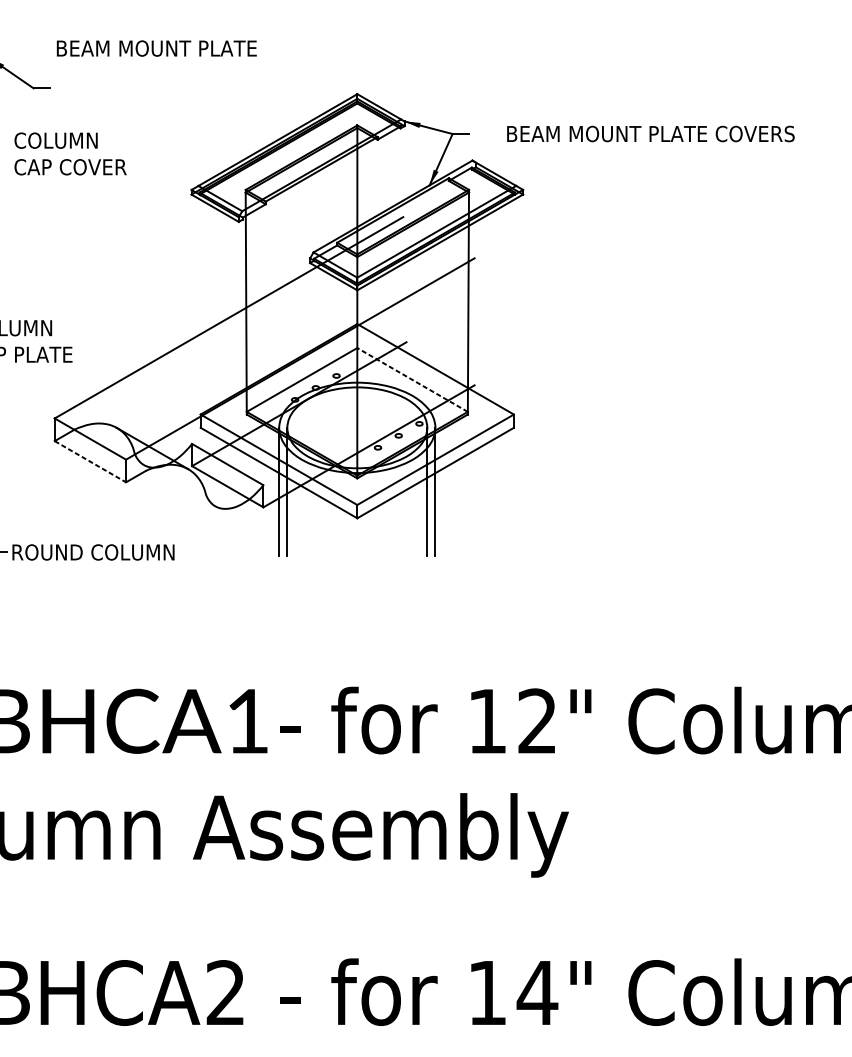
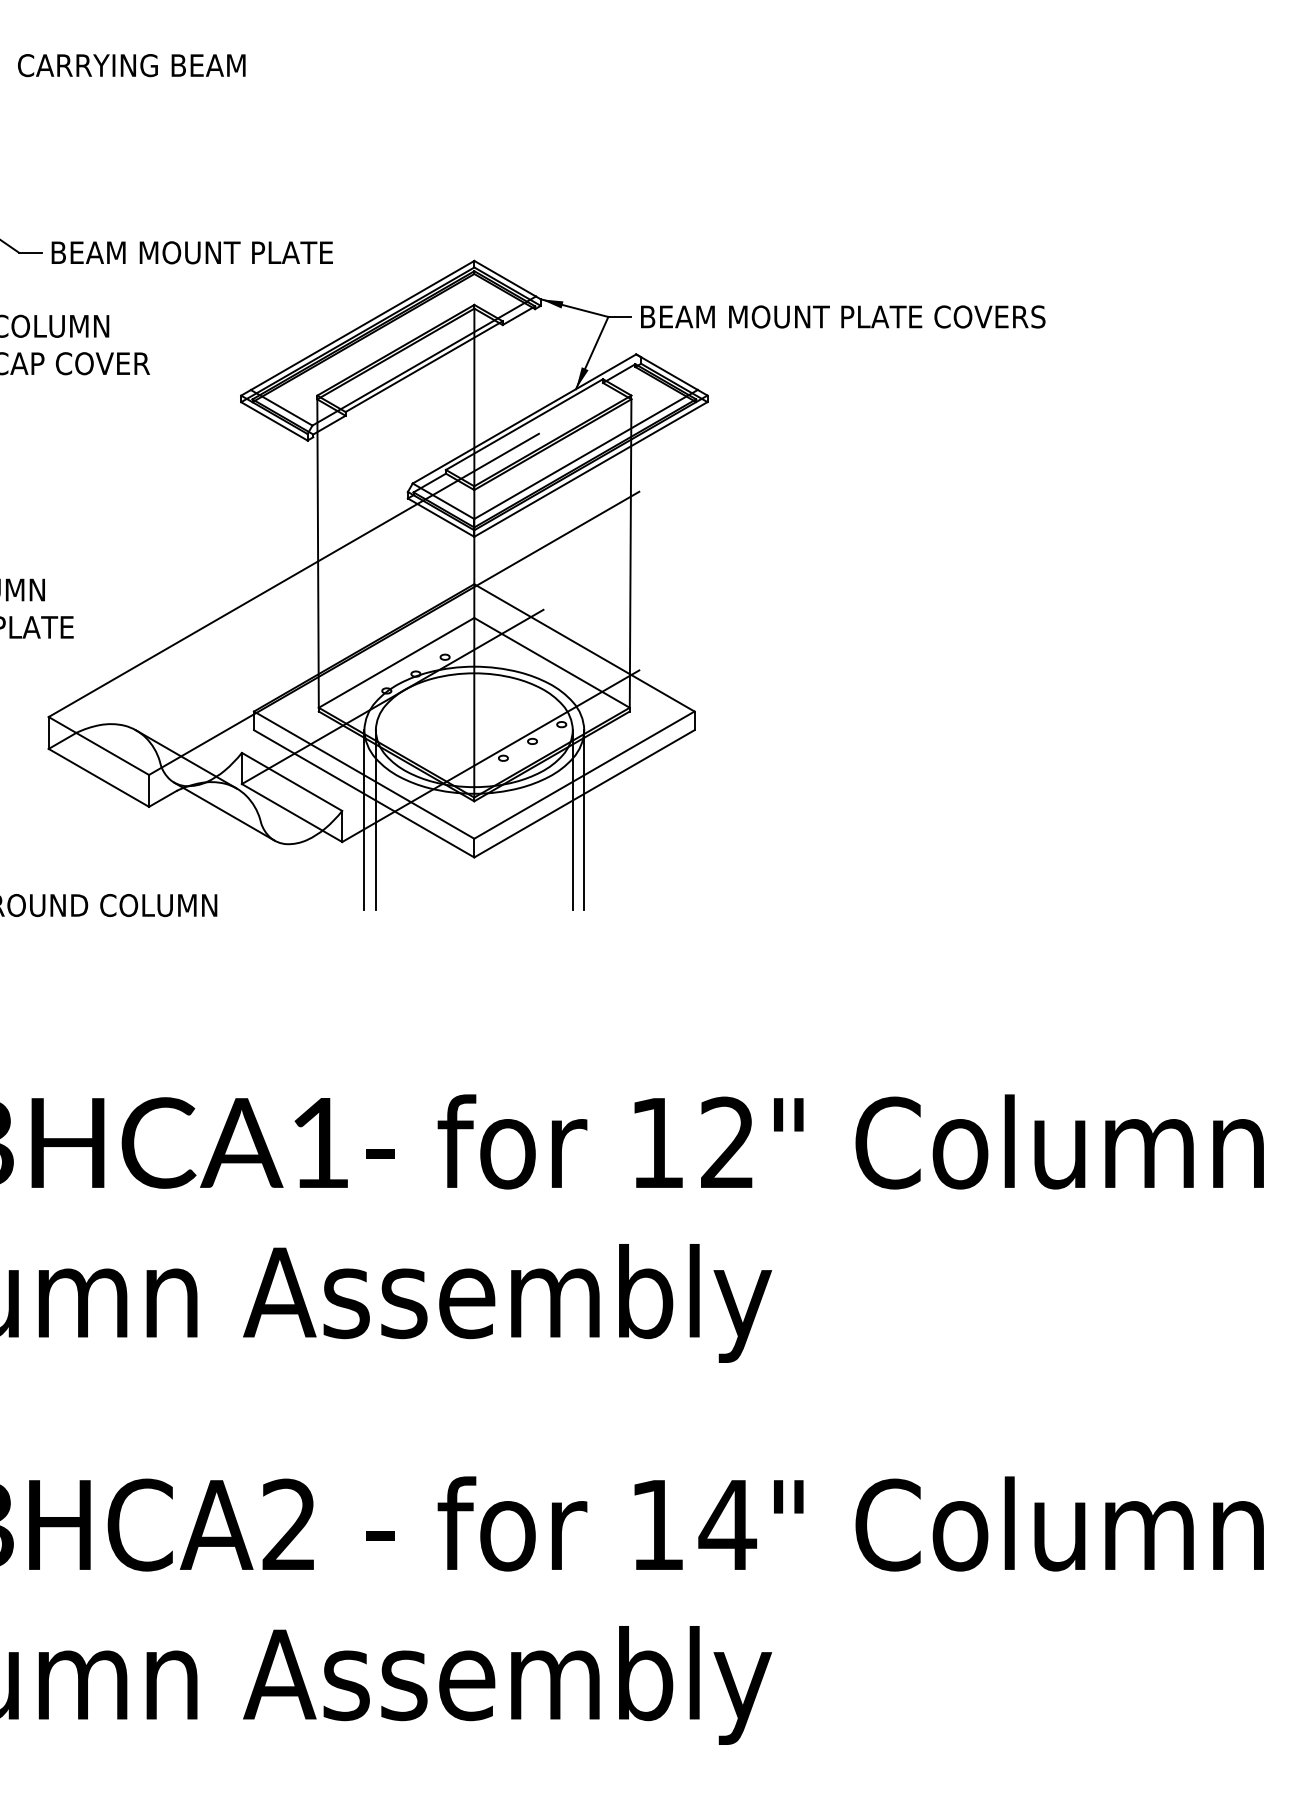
text: (156, 48) -> (191, 252), moved
text: (651, 133) -> (843, 316), moved
line: (412, 379) -> (552, 662), dashed -> solid
line: (90, 461) -> (98, 777), dashed -> solid
line: (178, 485) -> (223, 811), added

